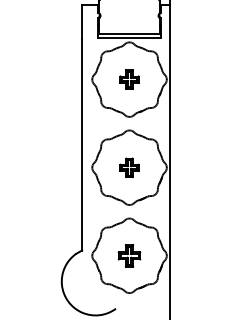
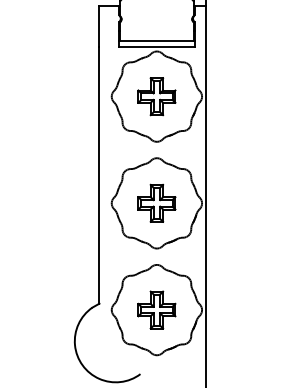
part: (129, 79) -> (156, 96), size x1.67
part: (129, 167) -> (156, 203), size x1.67
part: (129, 255) -> (156, 309), size x1.43

